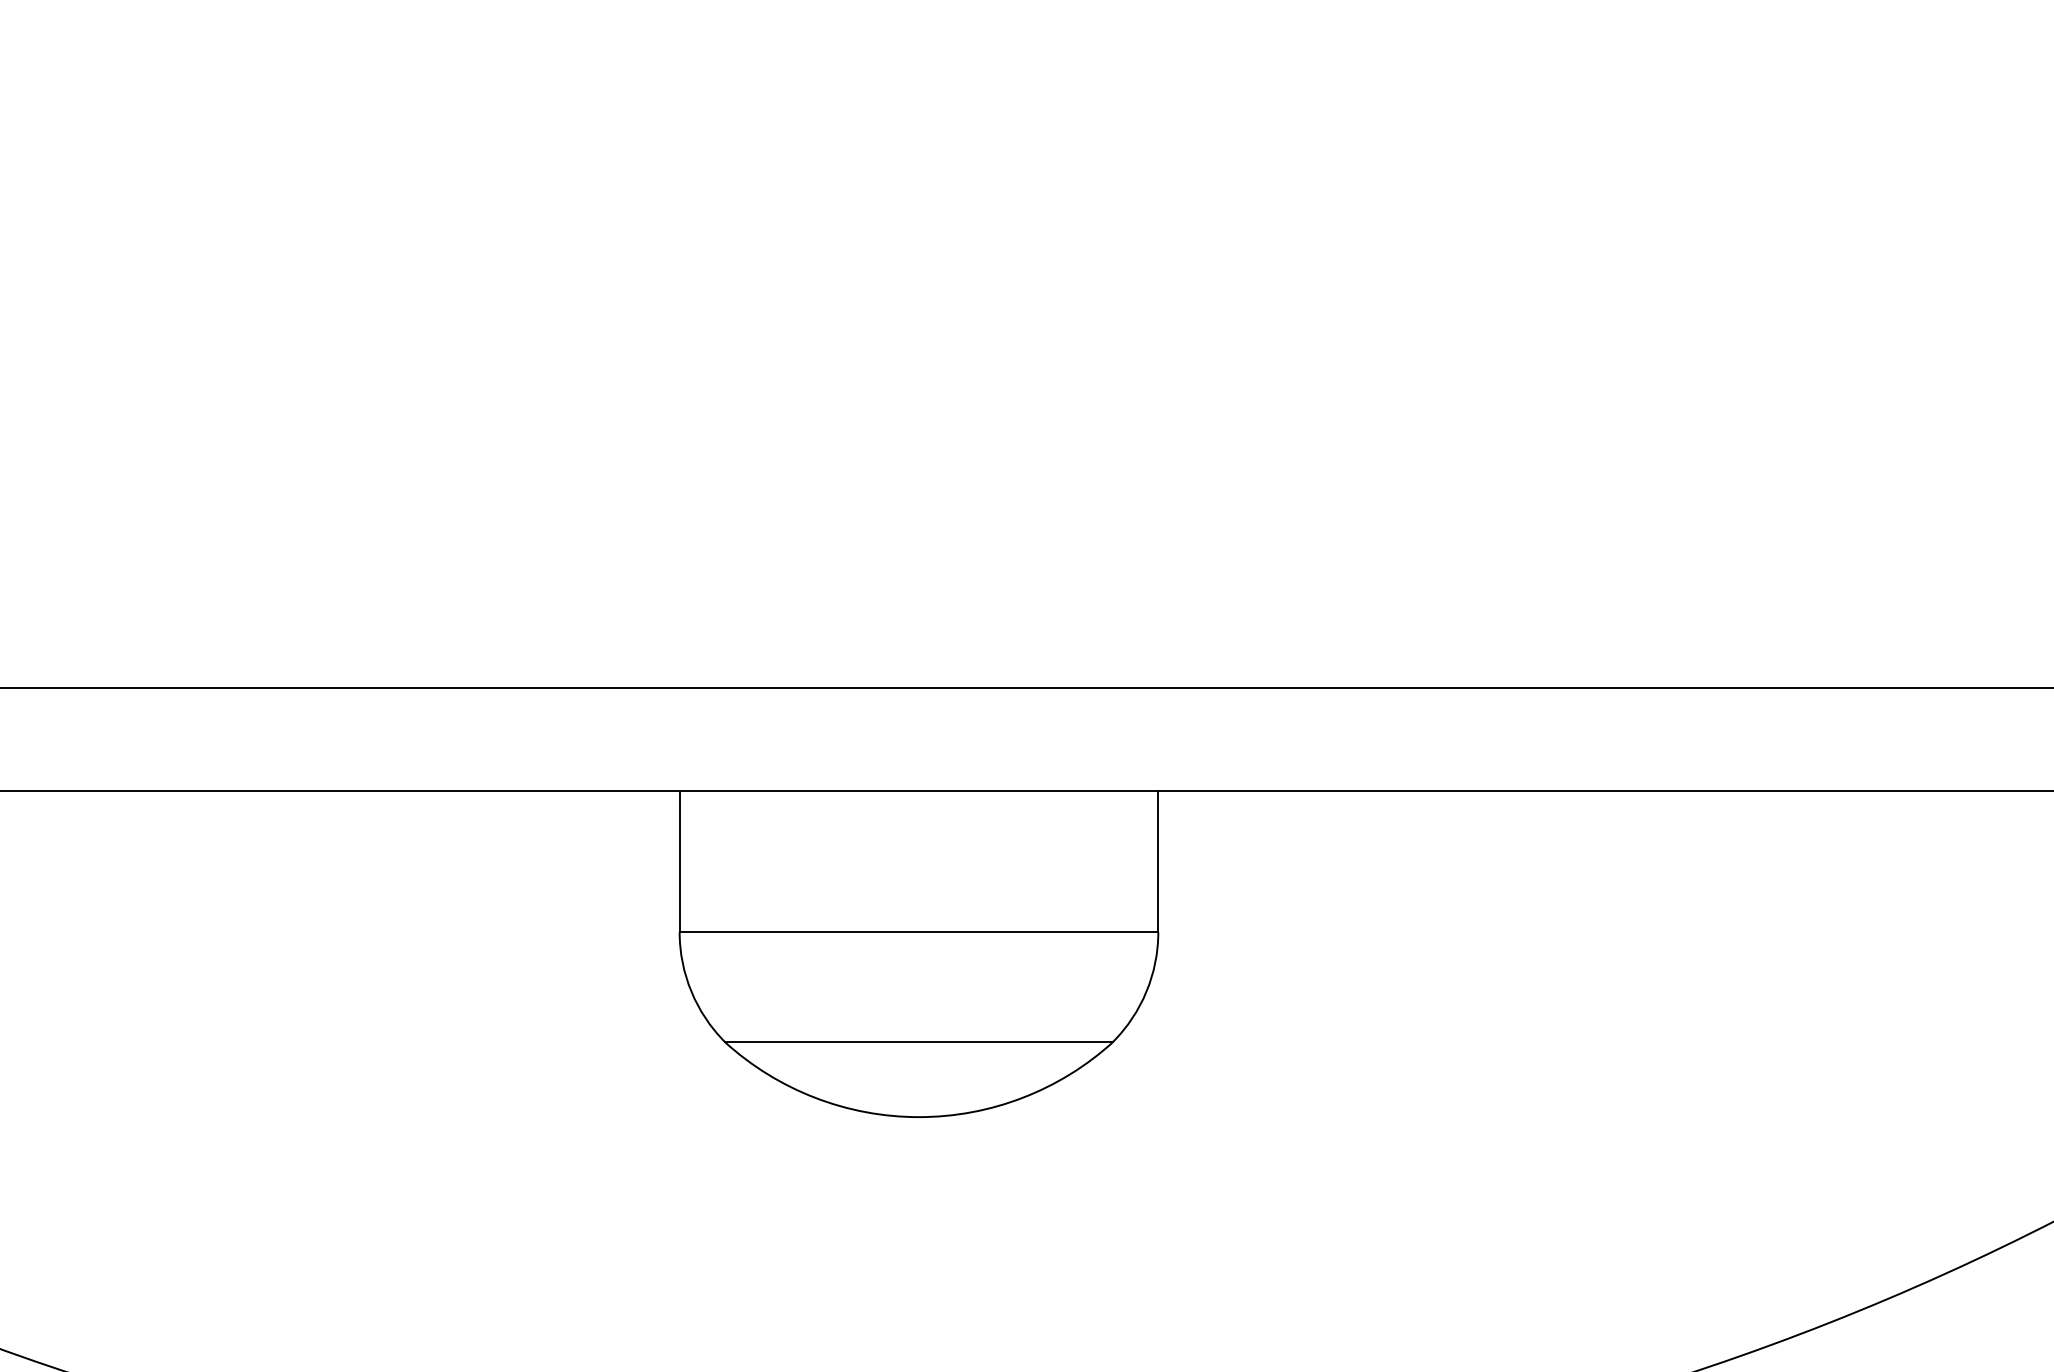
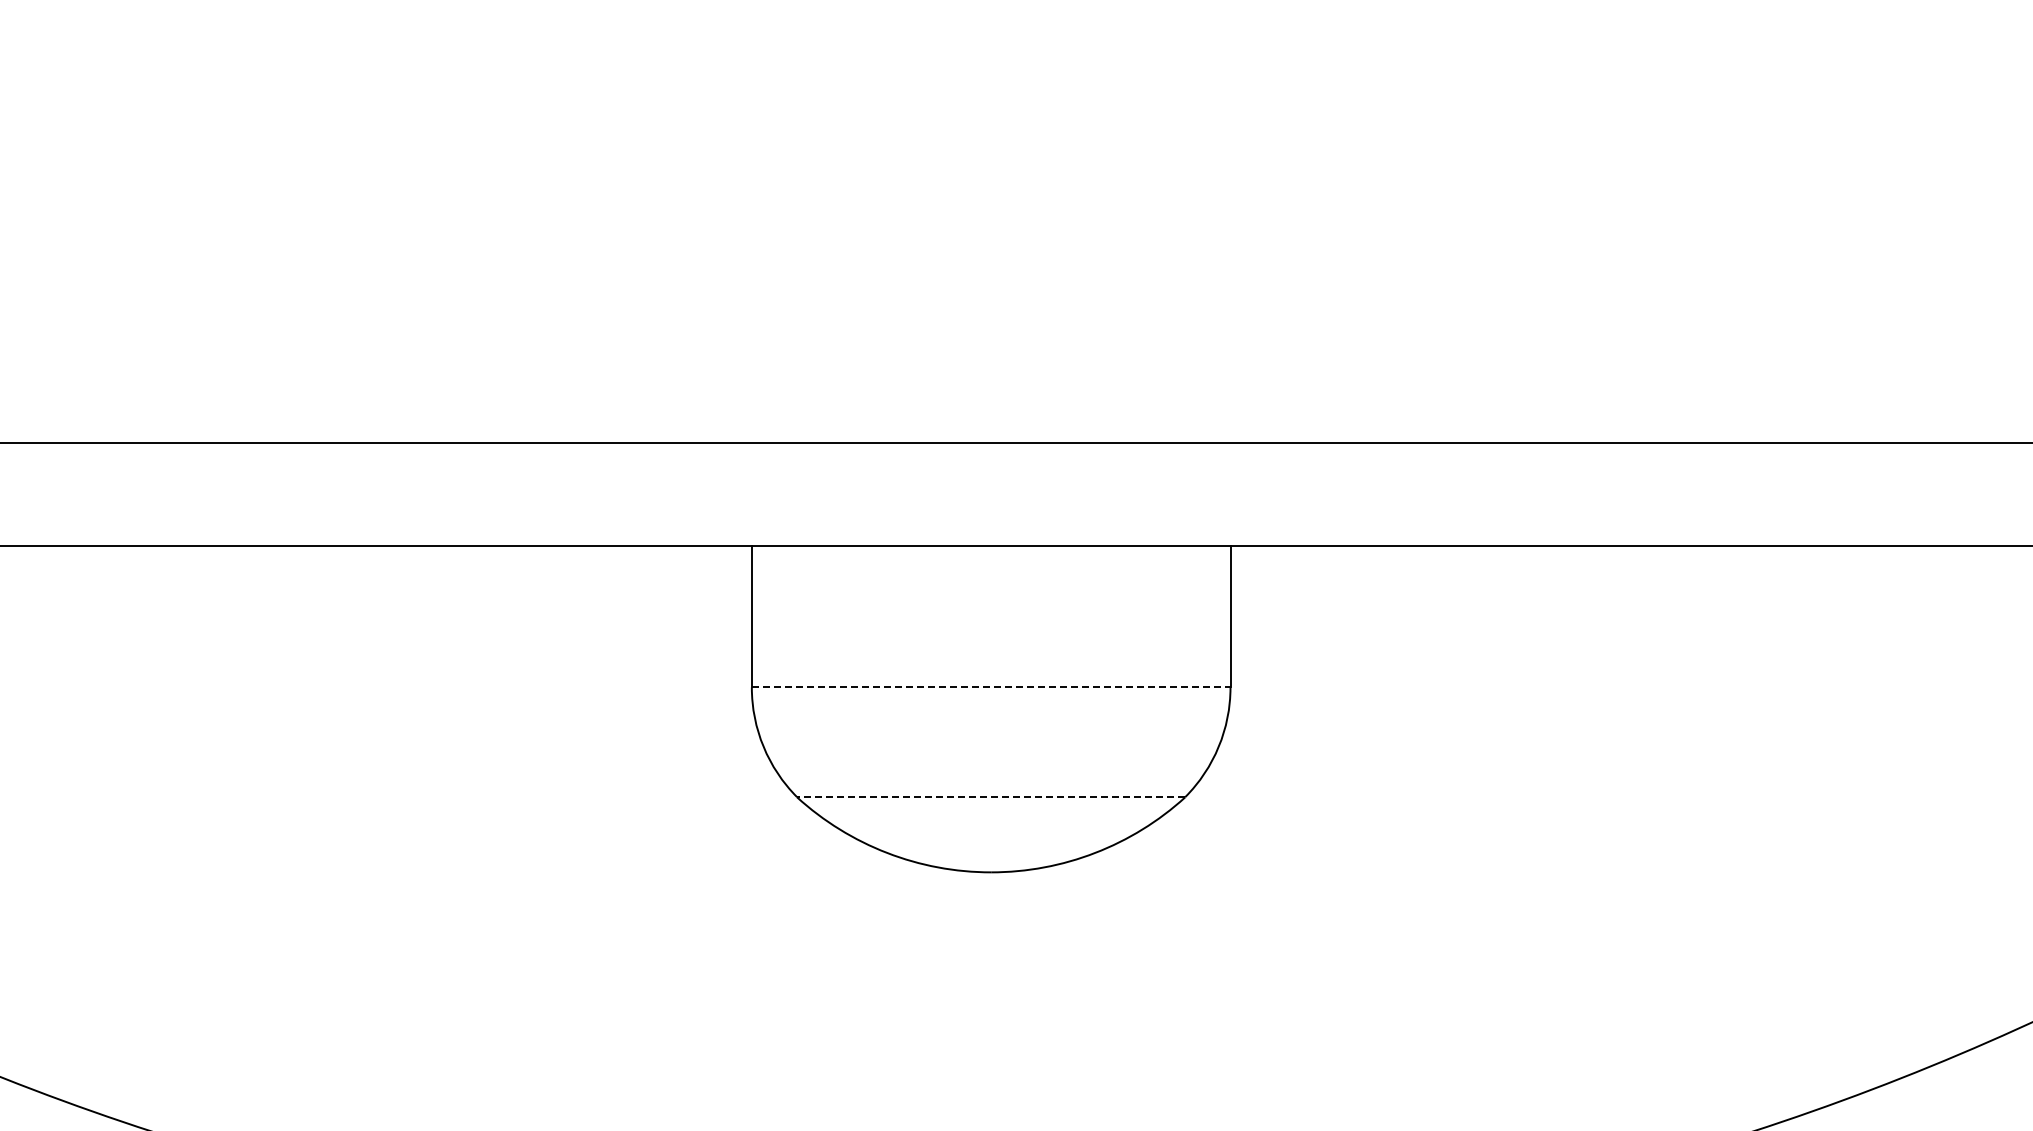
line: (919, 932) -> (991, 687), solid -> dashed
line: (918, 1041) -> (990, 796), solid -> dashed

